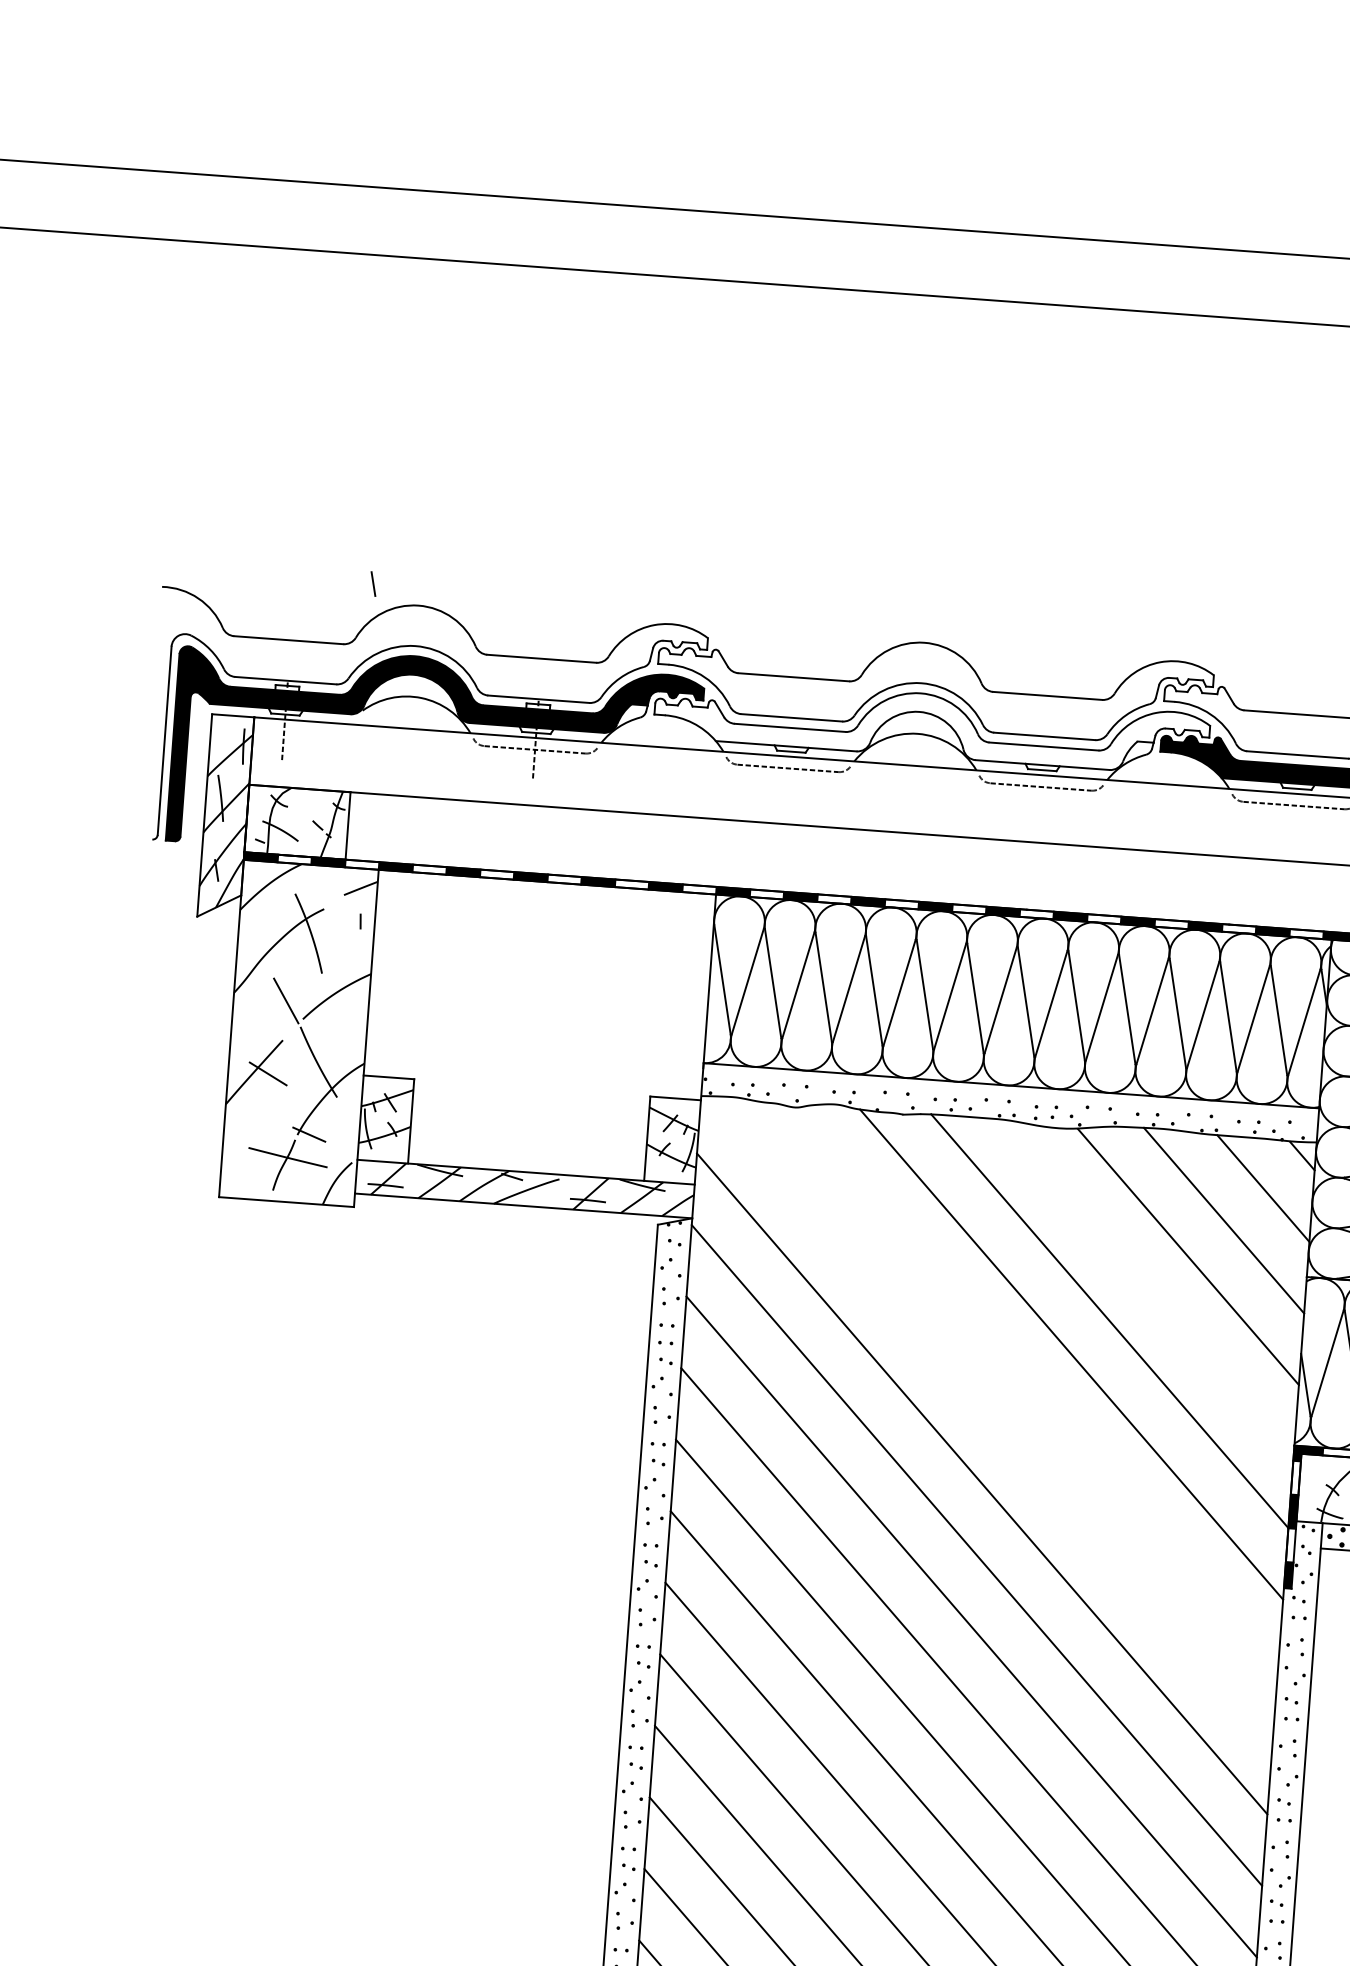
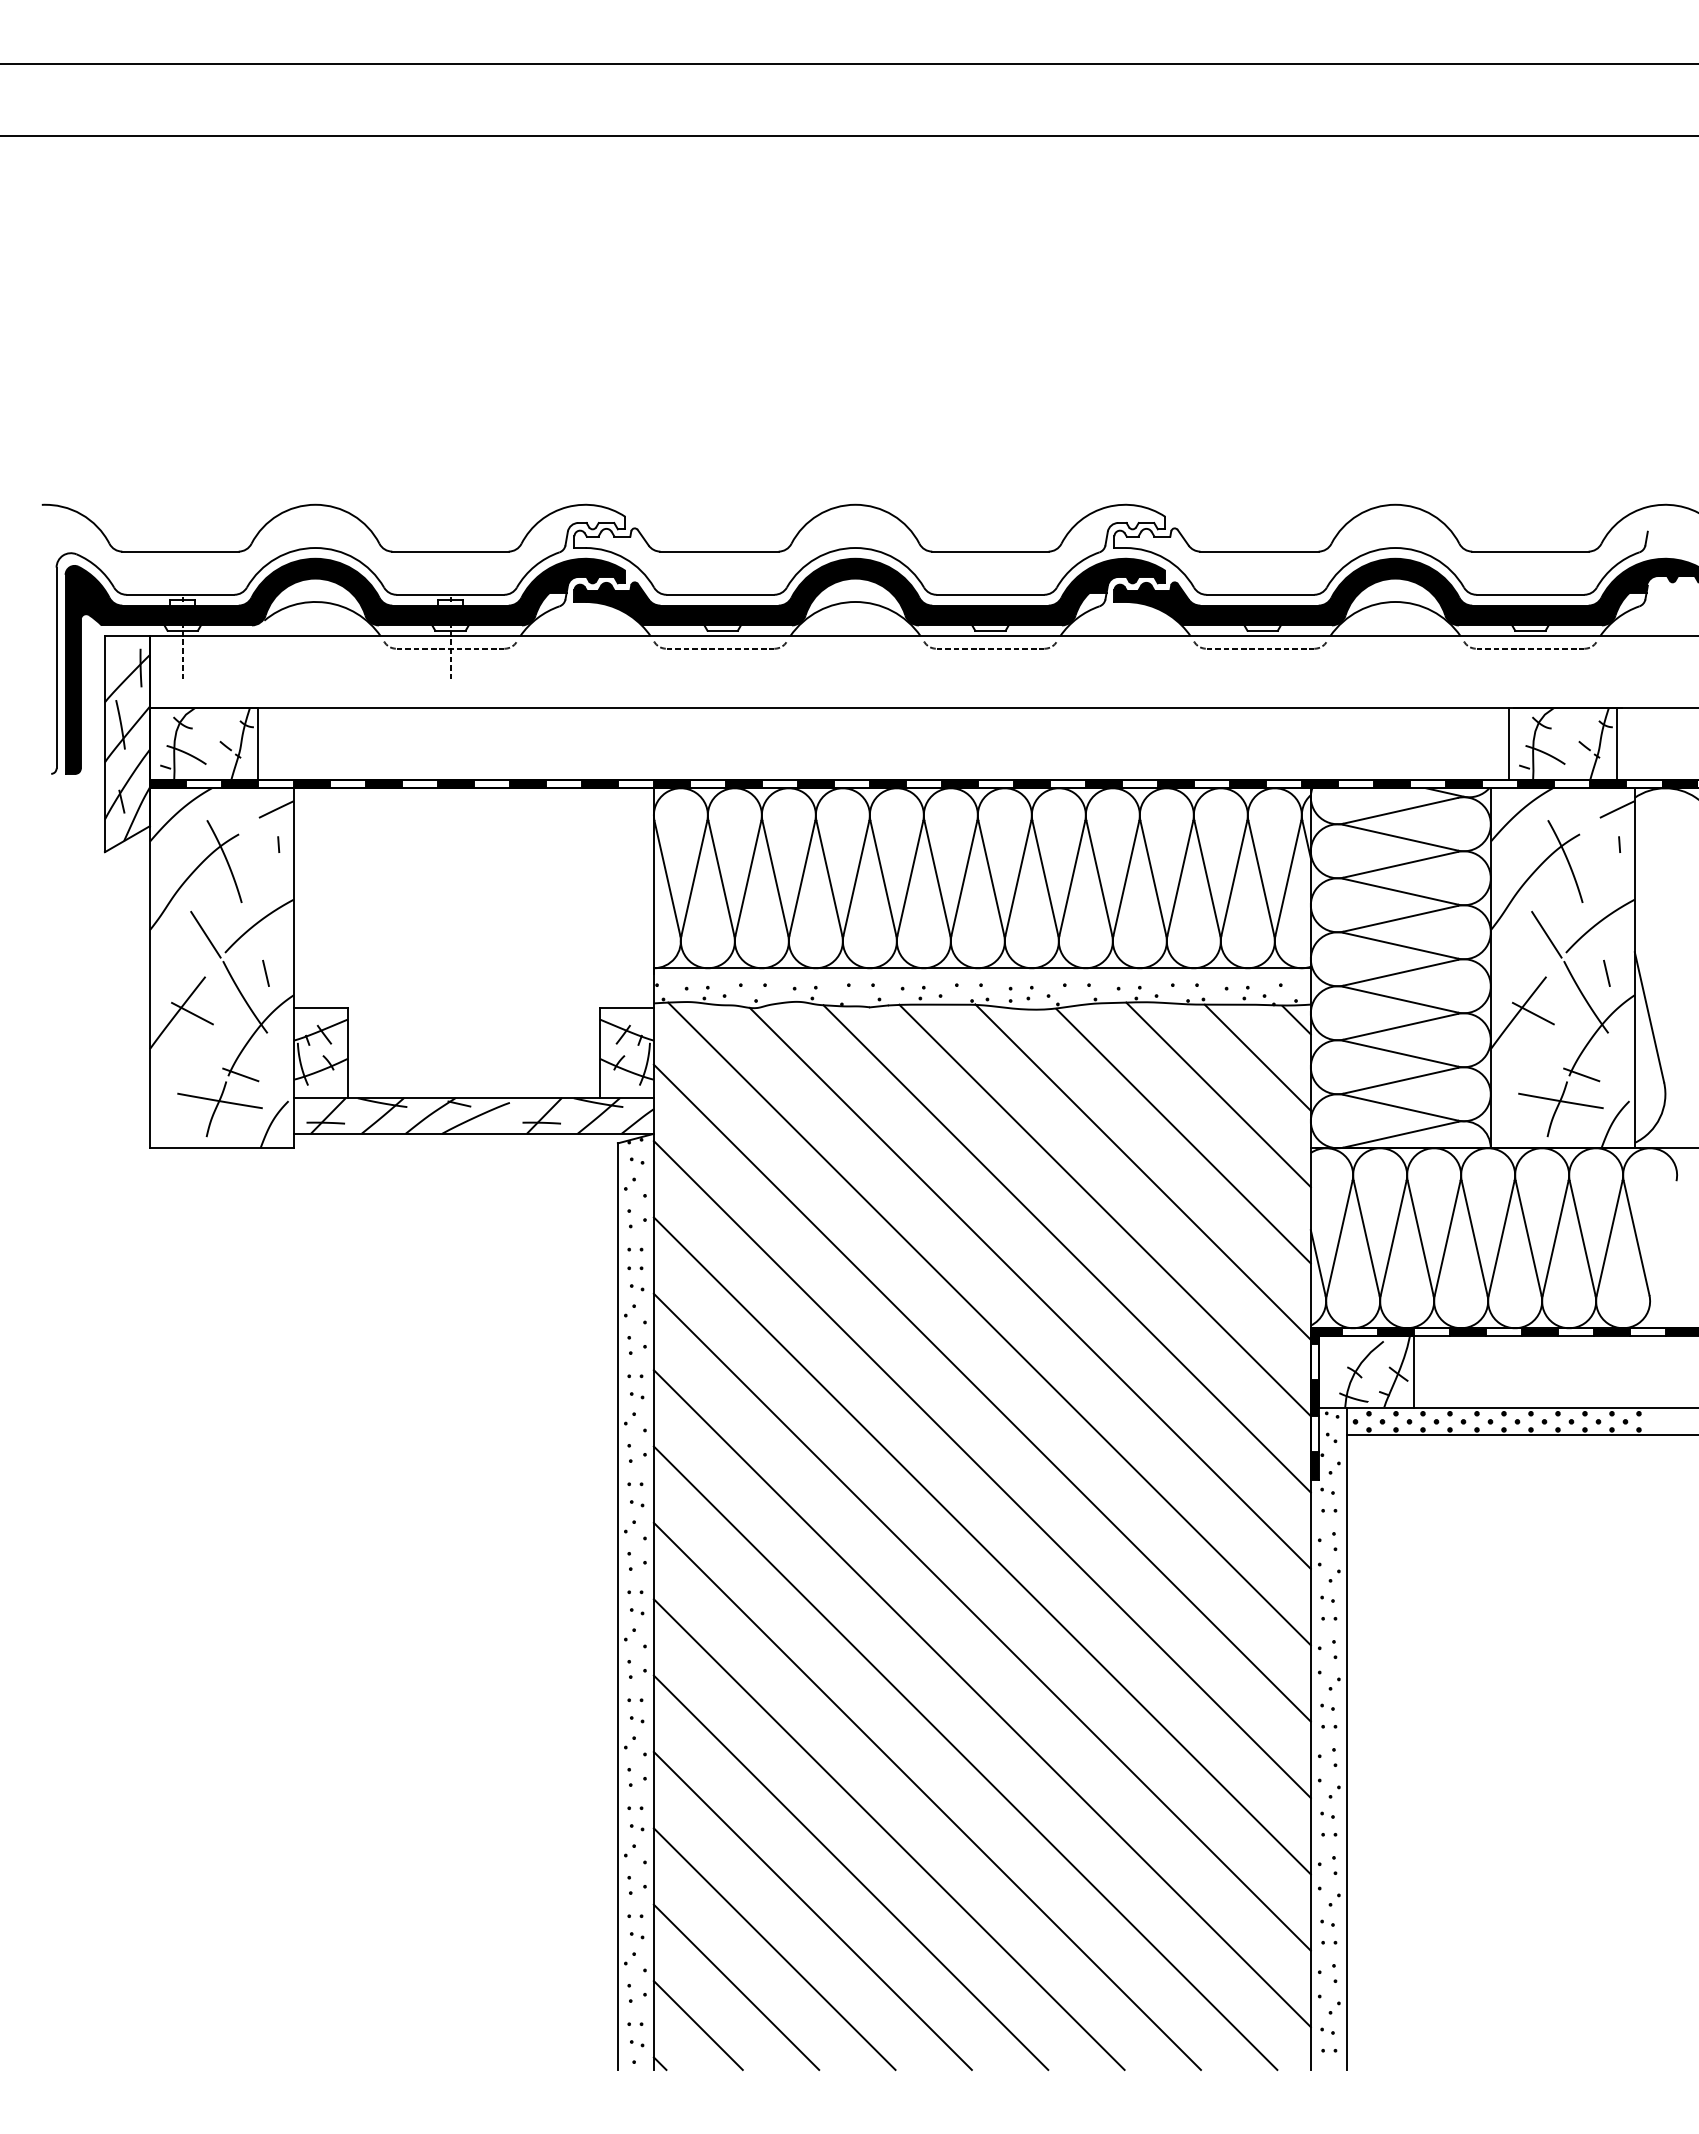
line: (373, 583) -> (265, 972), moved
fill: (931, 724) -> (869, 591), added
line: (1147, 1287) -> (1142, 1171), added
line: (1033, 1388) -> (1029, 1287), added
line: (993, 1419) -> (989, 1323), added

